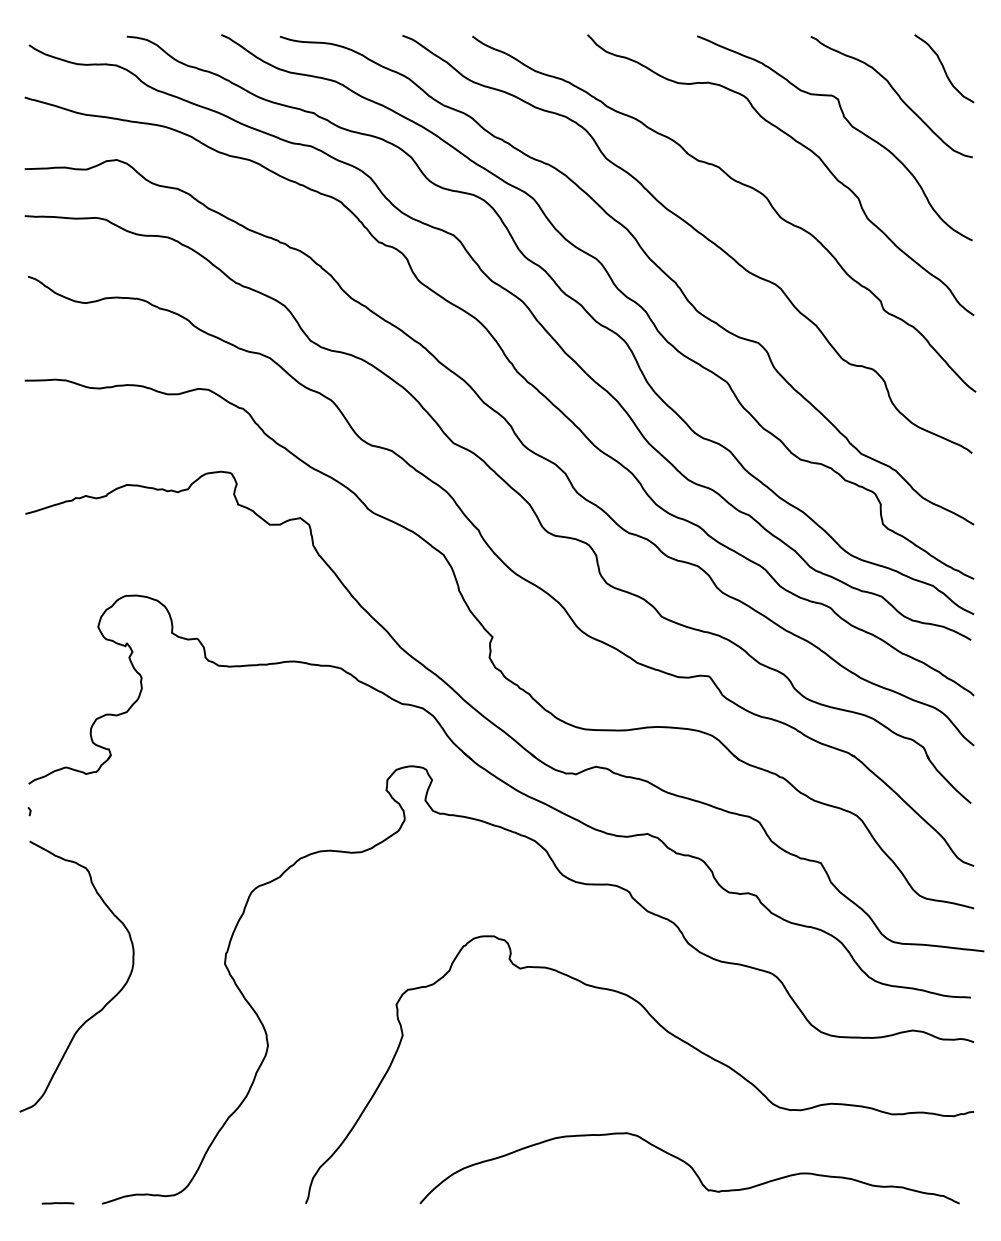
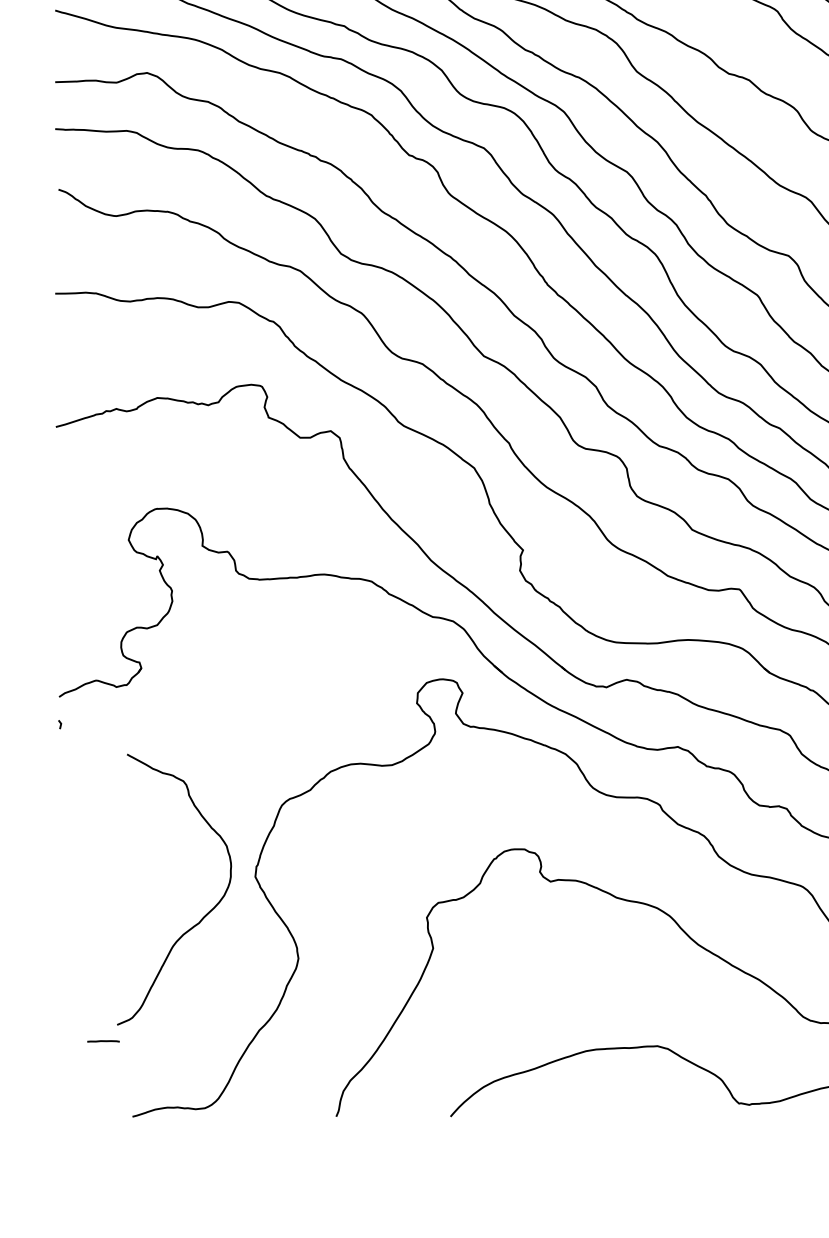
curve: (105, 1004) -> (202, 917), moved
line: (57, 1203) -> (102, 1041), moved

